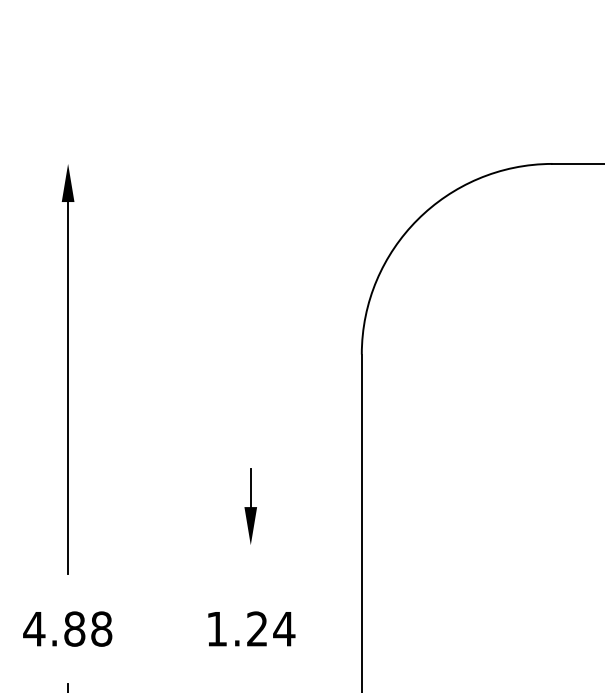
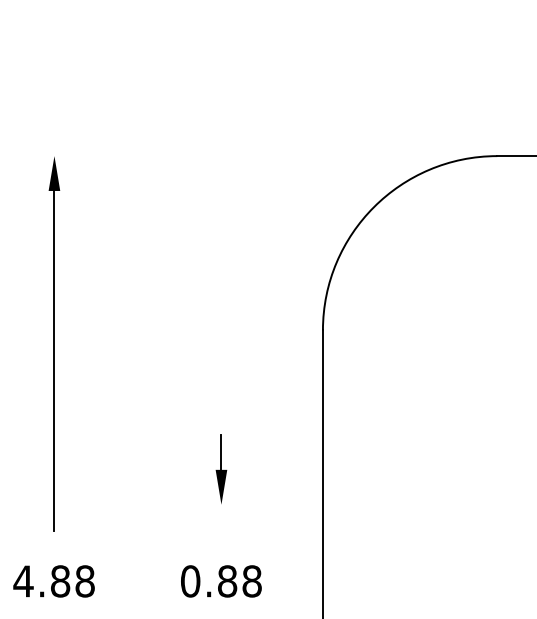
text: (250, 628) -> (221, 580), 1.24 -> 0.88

